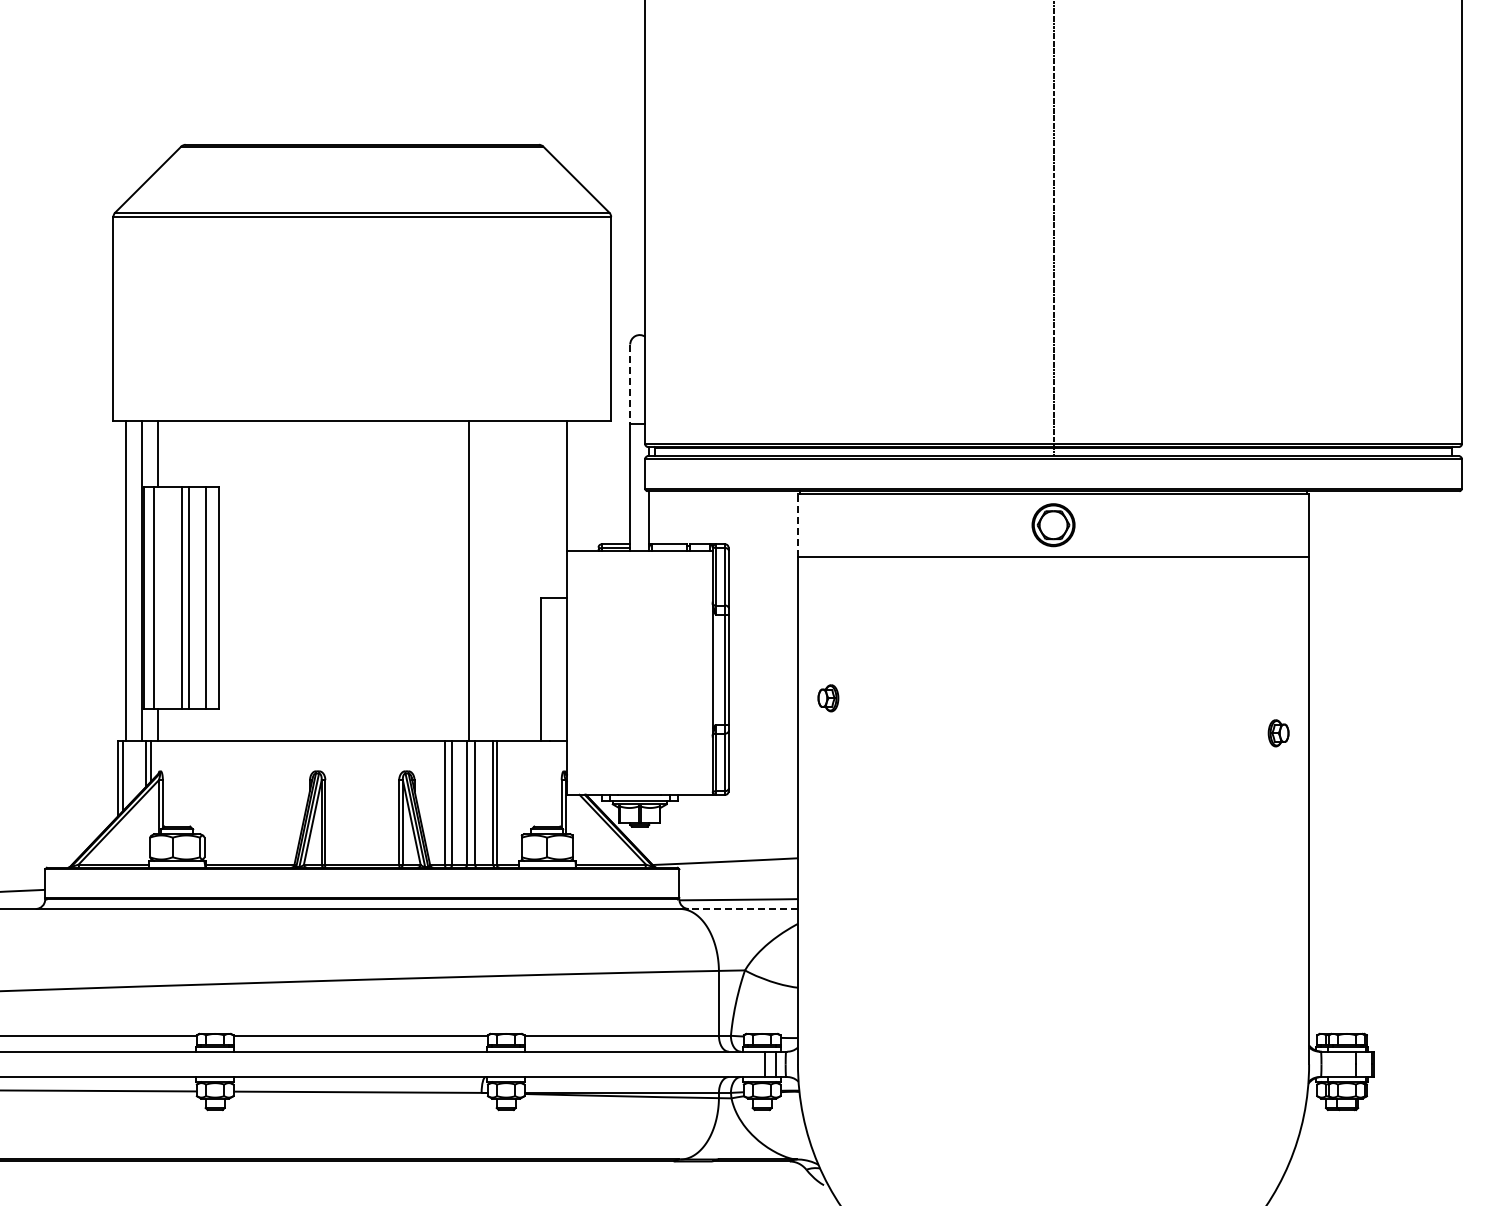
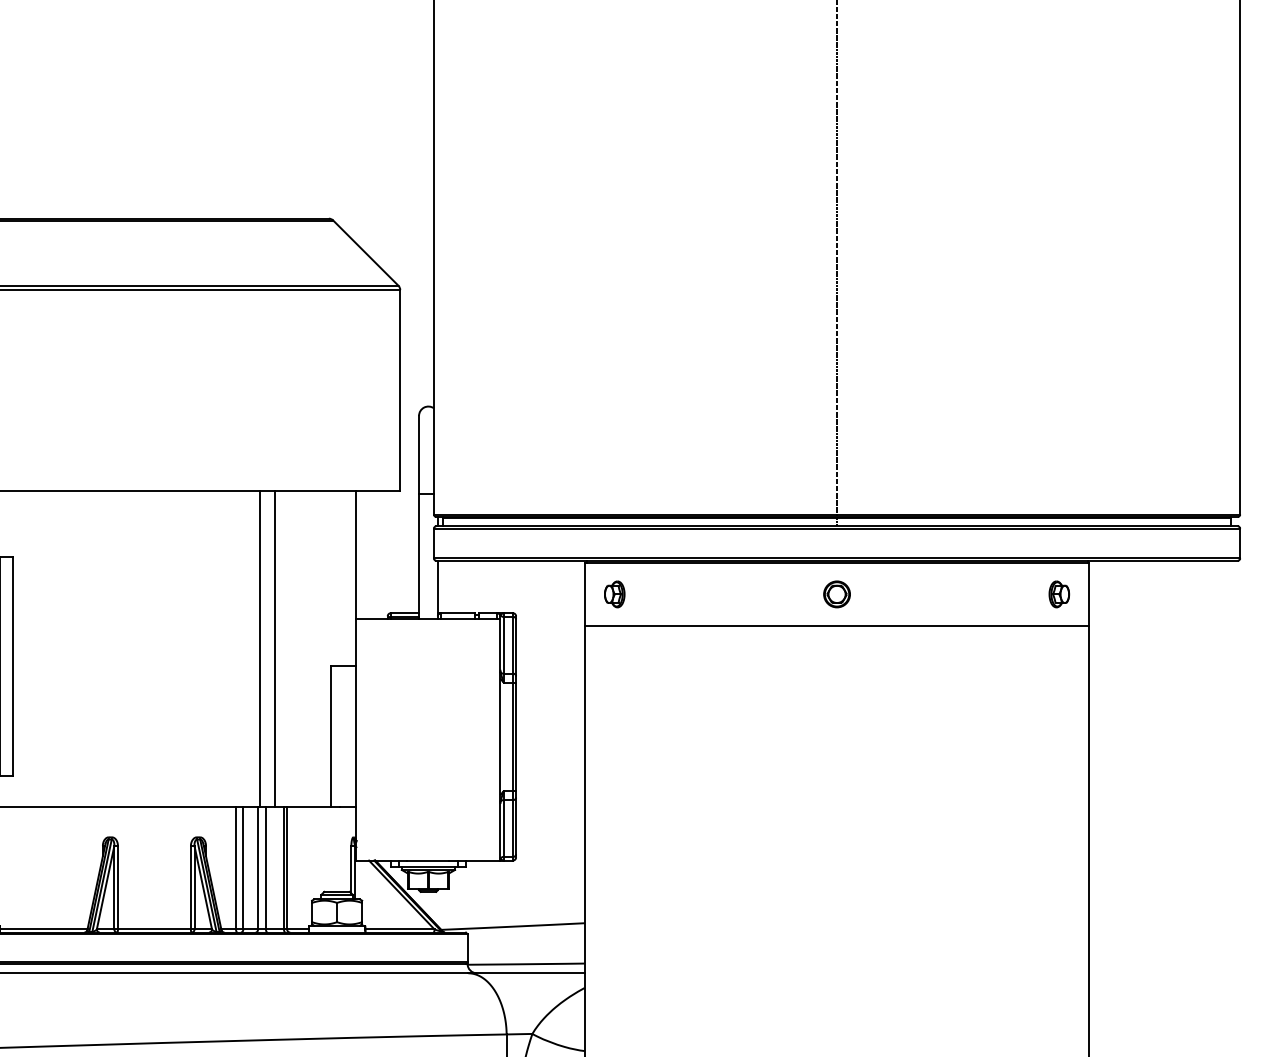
line: (630, 384) -> (419, 455), dashed -> solid
line: (797, 525) -> (584, 594), dashed -> solid
part: (1053, 525) -> (837, 594), size x0.62
line: (484, 580) -> (275, 648), added
part: (828, 698) -> (614, 594), moved
part: (1278, 733) -> (1059, 594), moved
line: (739, 908) -> (526, 972), dashed -> solid

